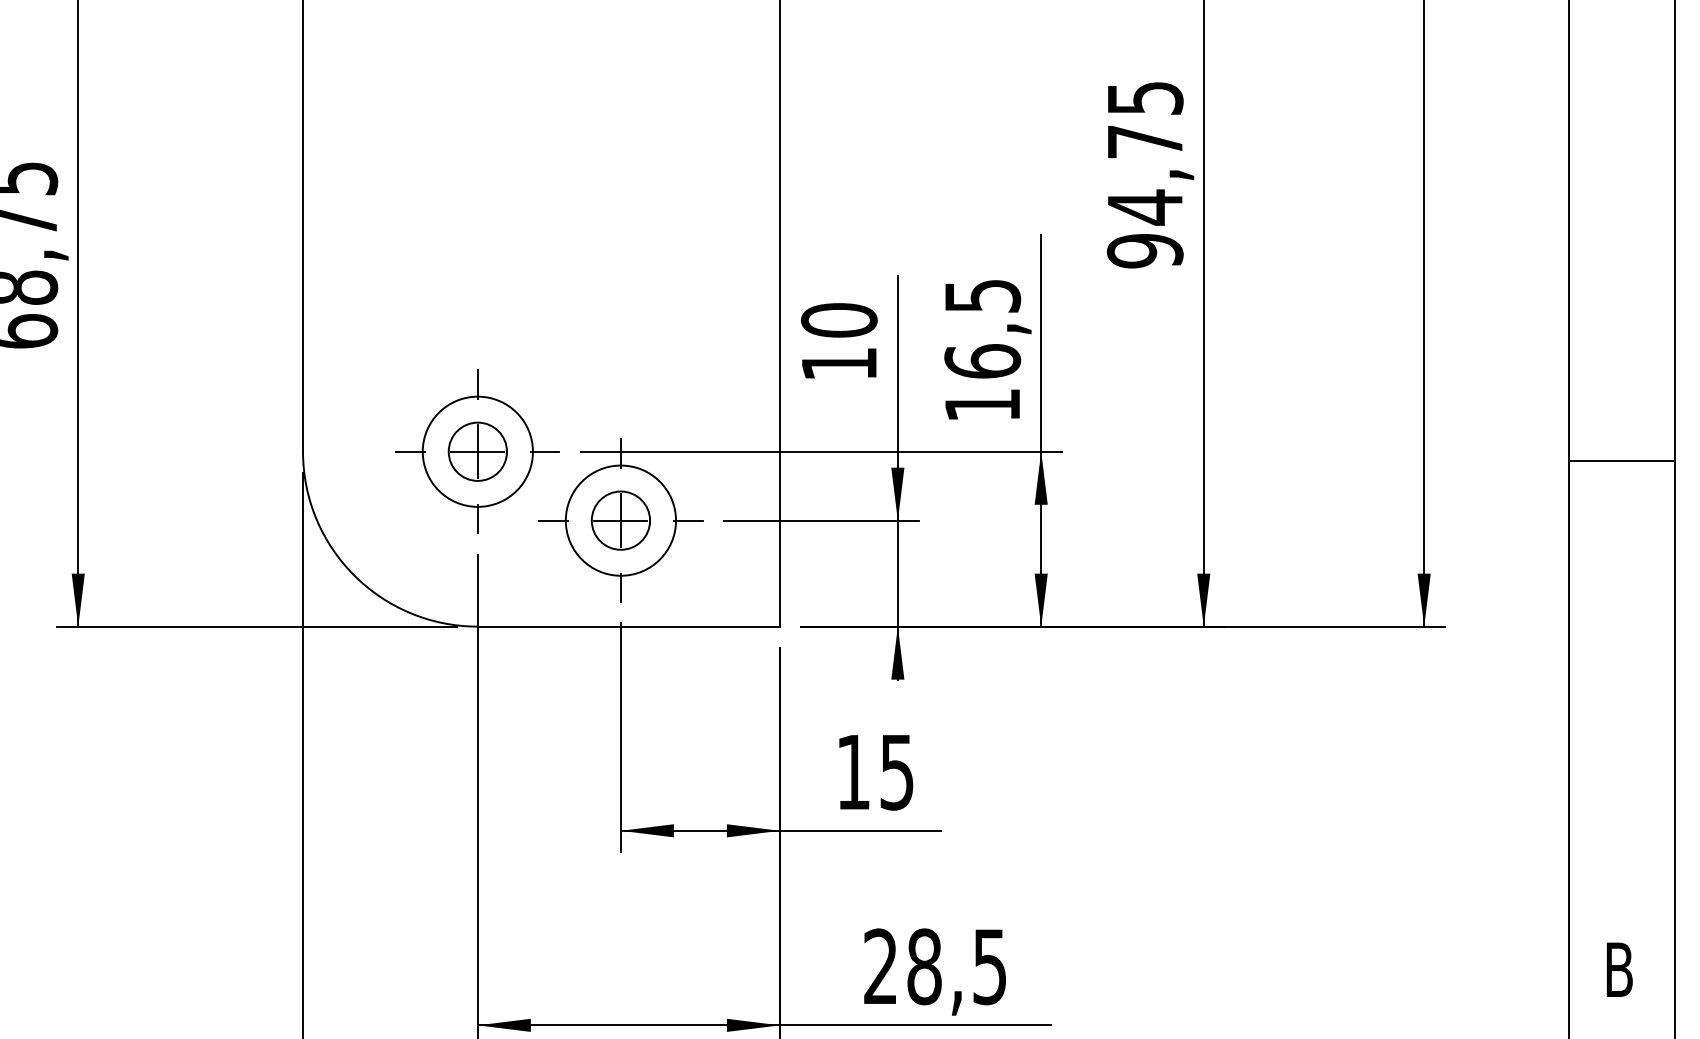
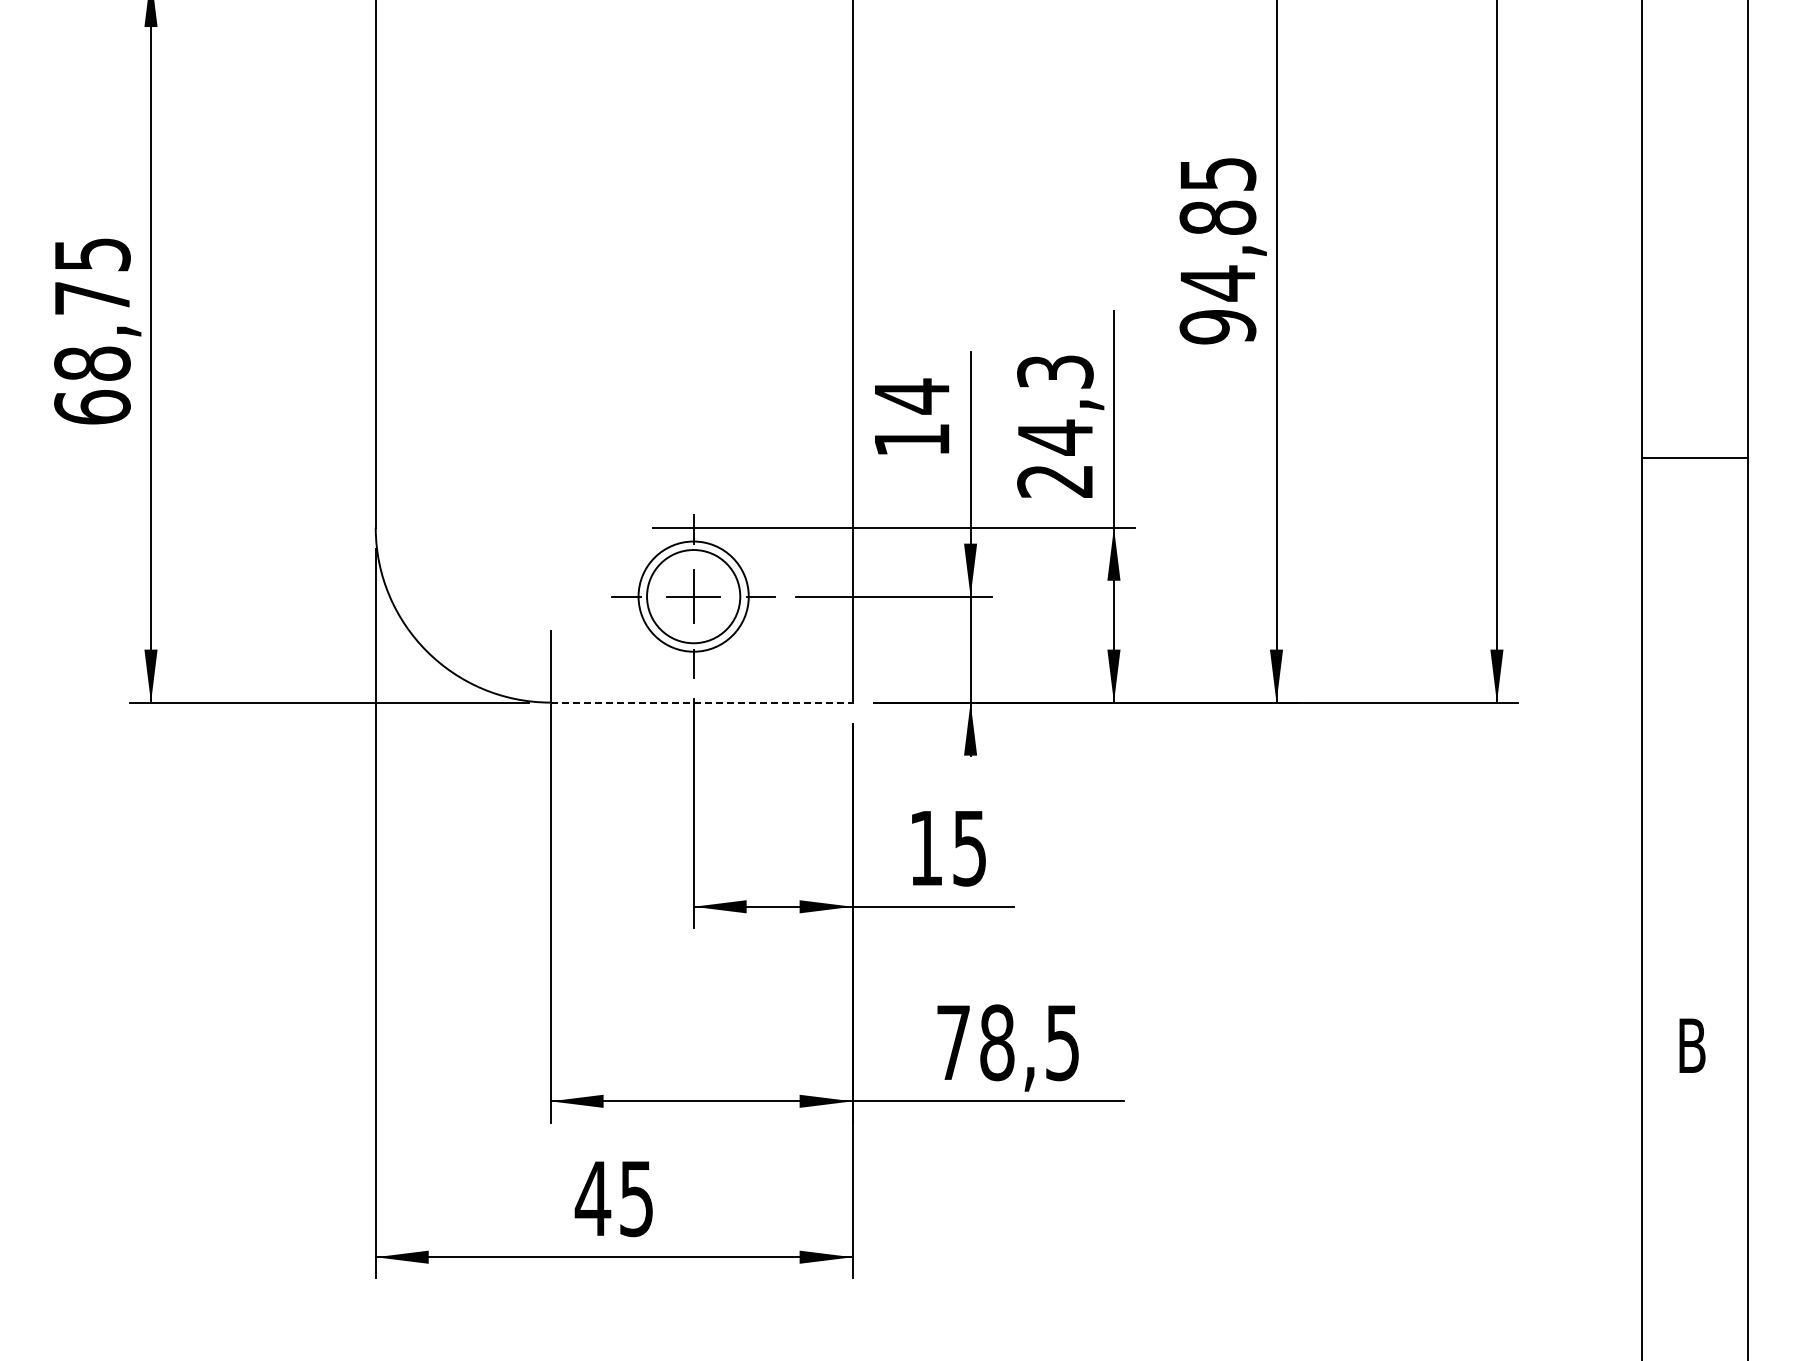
text: (1144, 141) -> (1217, 217), 94,75 -> 94,85
text: (838, 320) -> (911, 396), 10 -> 14
text: (982, 350) -> (1055, 426), 16,5 -> 24,3
part: (477, 451) -> (550, 527), removed
line: (1621, 460) -> (1694, 457), moved
circle: (620, 520) -> (693, 596), size x1.6
line: (629, 626) -> (702, 702), solid -> dashed
text: (880, 965) -> (953, 1041), 28,5 -> 78,5

